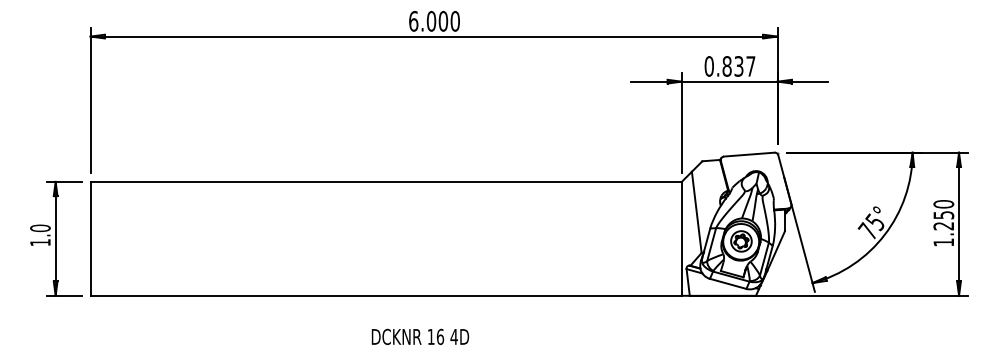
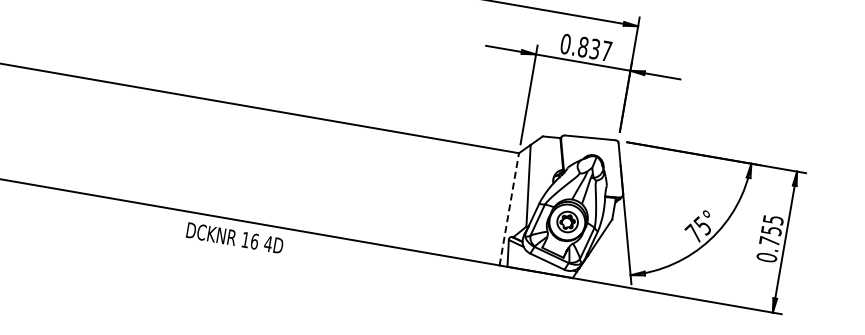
text: (943, 223) -> (769, 238), 1.250 -> 0.755
line: (681, 238) -> (509, 208), solid -> dashed
text: (420, 336) -> (235, 237), moved

